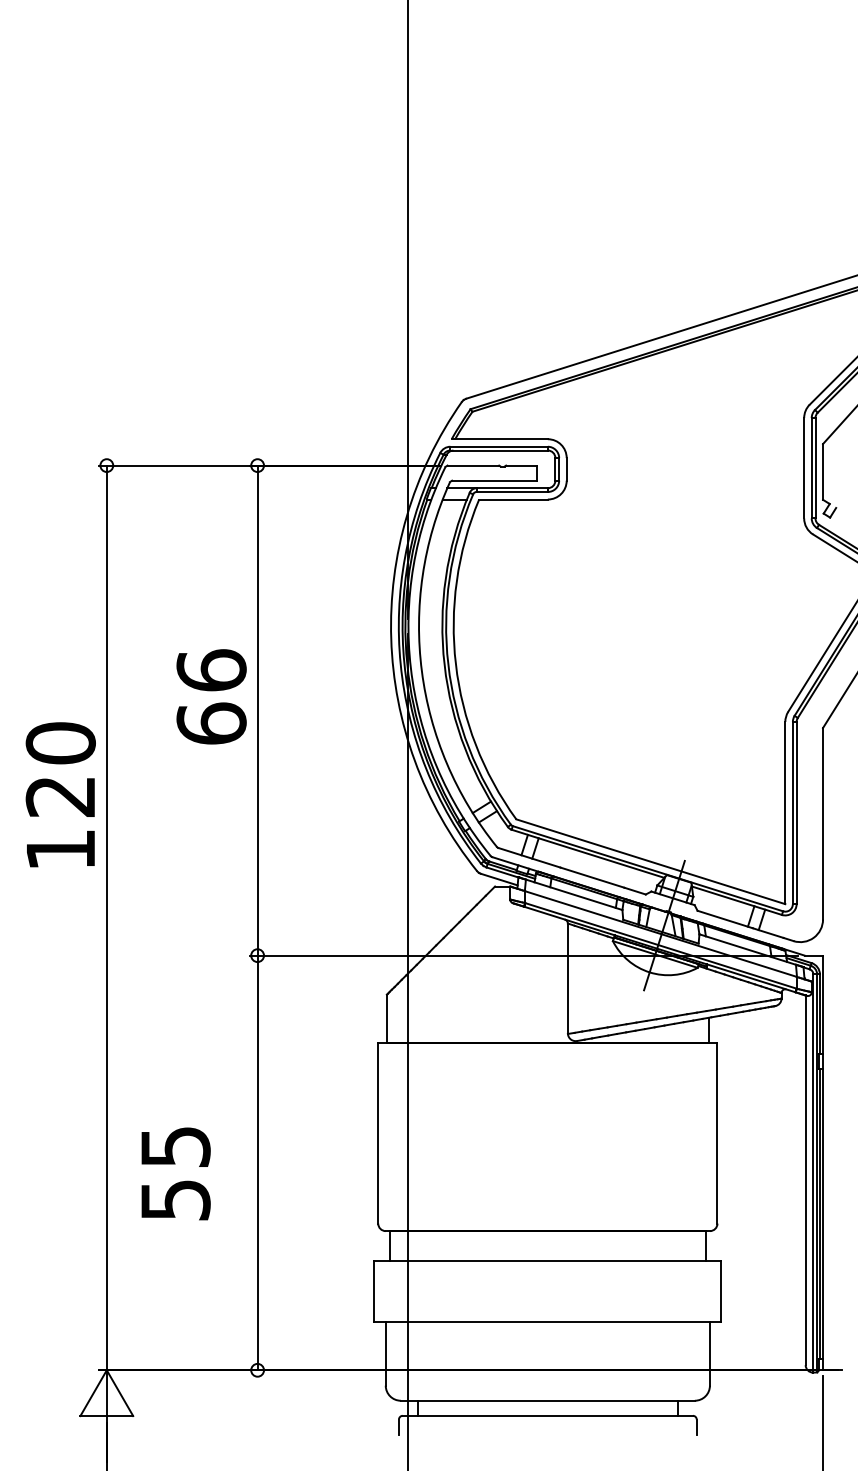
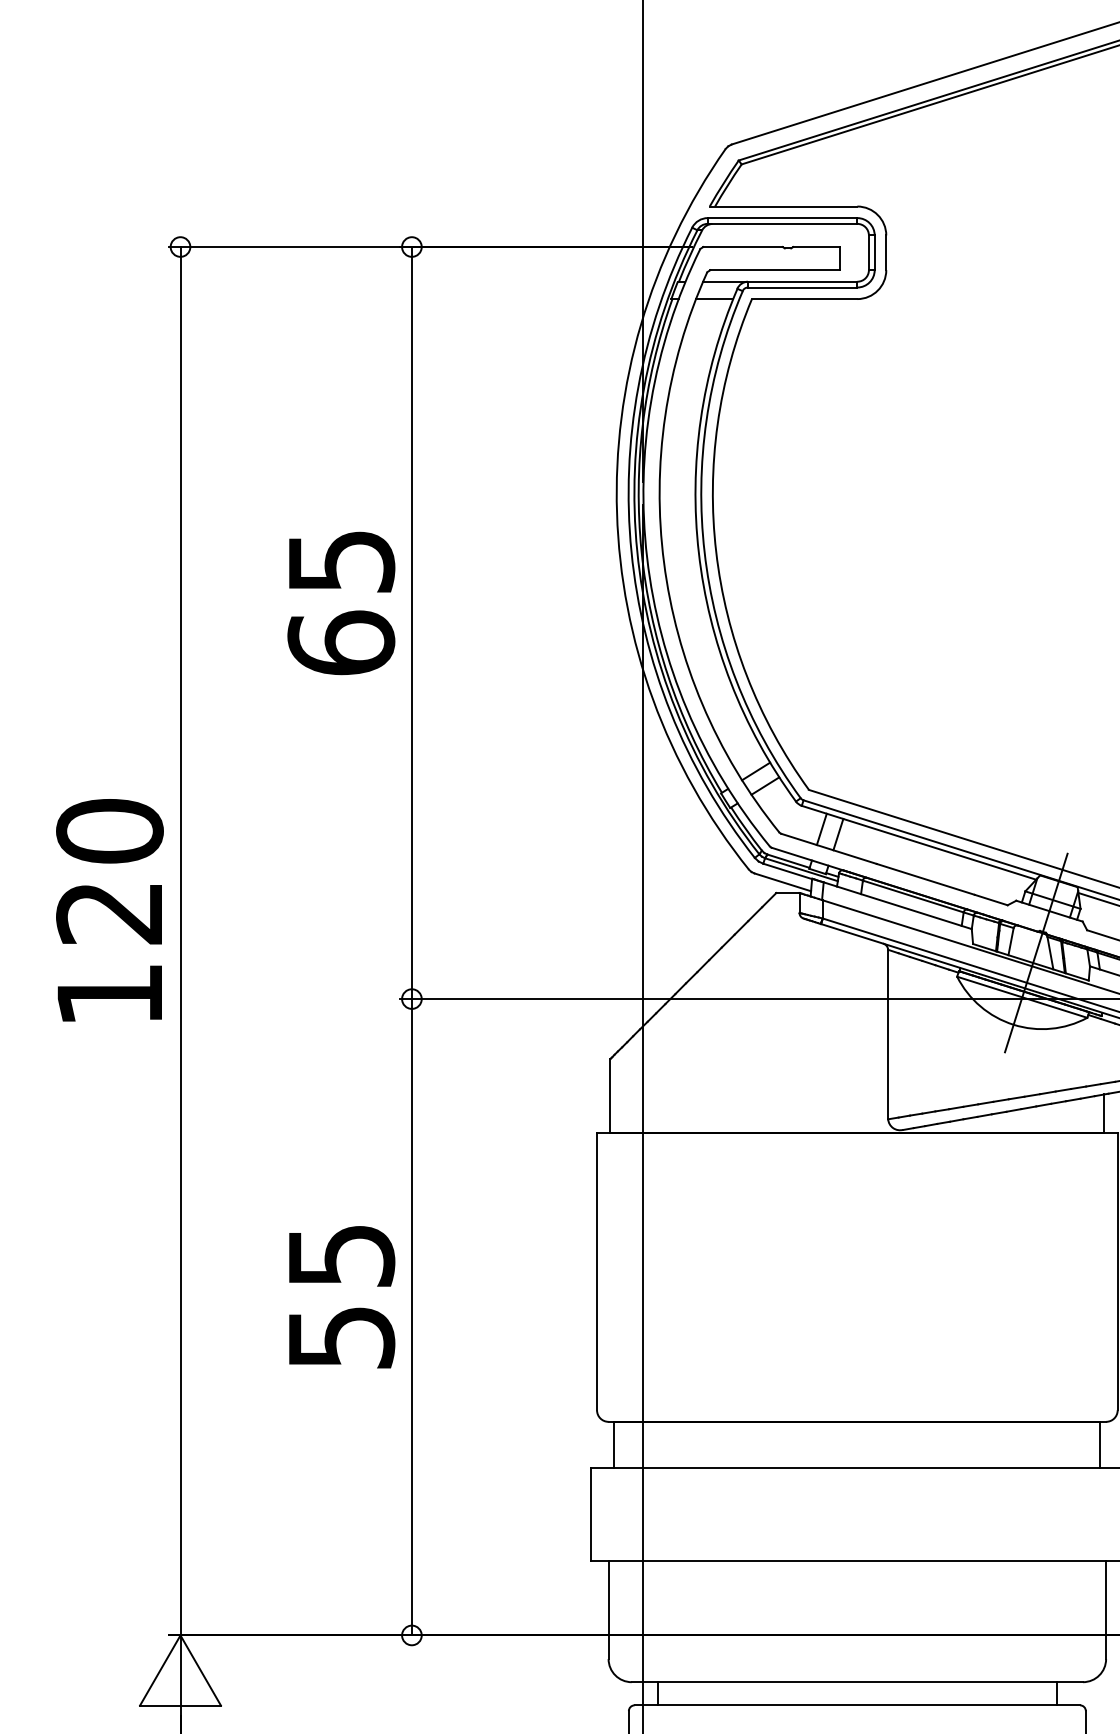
text: (211, 670) -> (341, 561), 66 -> 65
text: (60, 794) -> (109, 909), moved
text: (175, 1173) -> (341, 1296), moved

